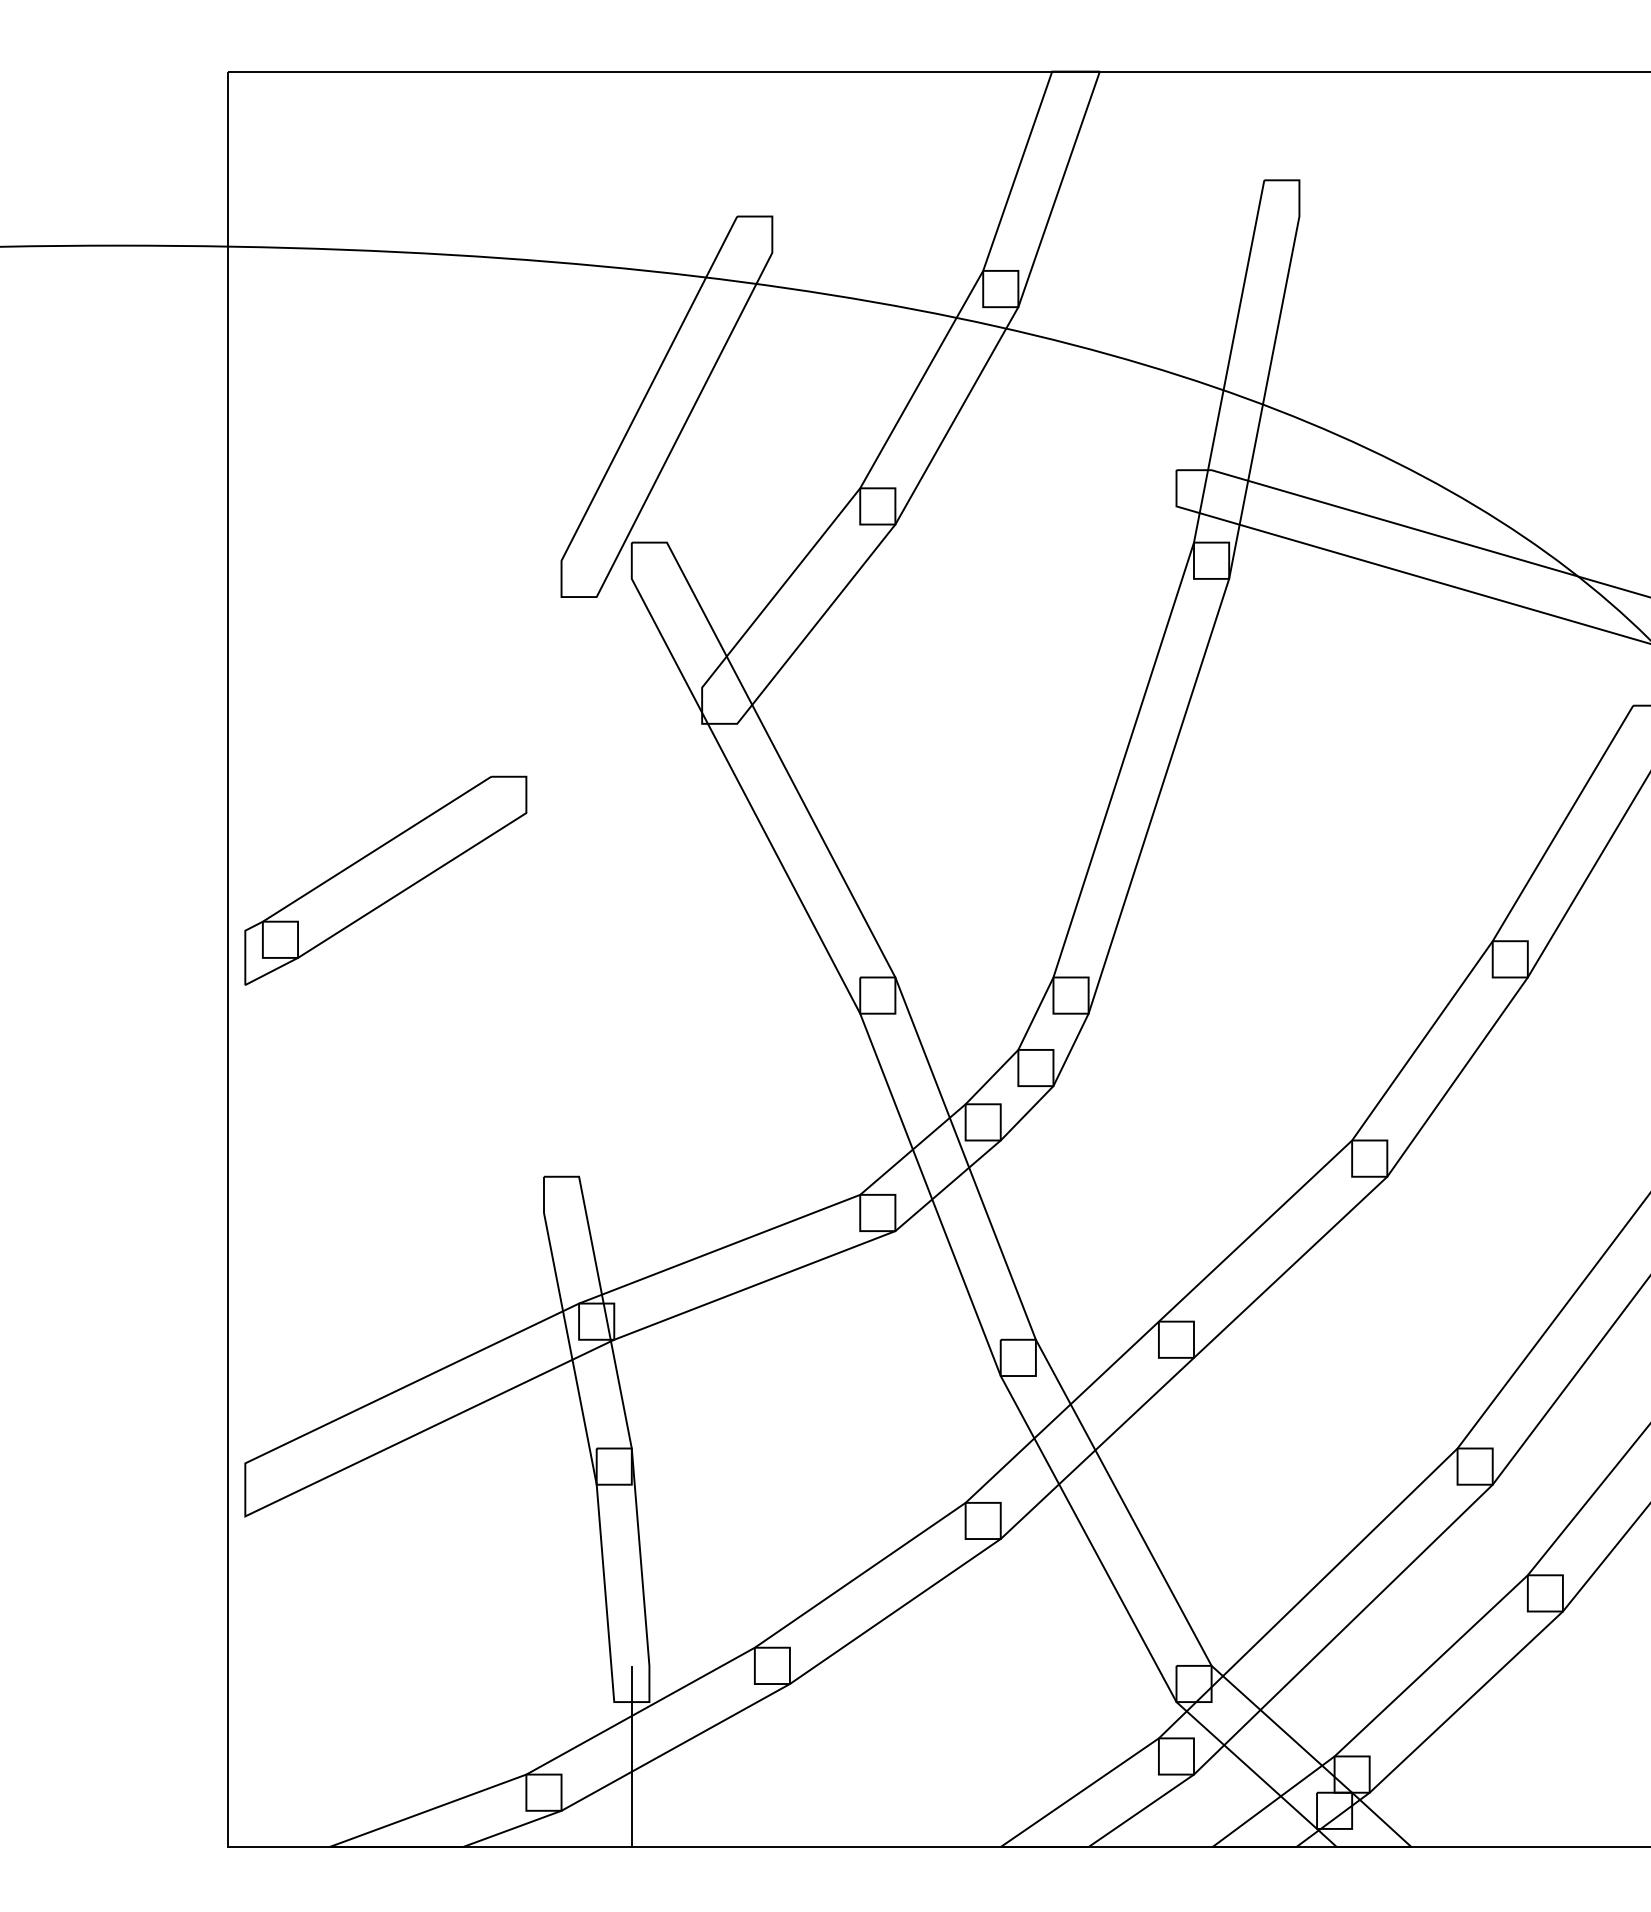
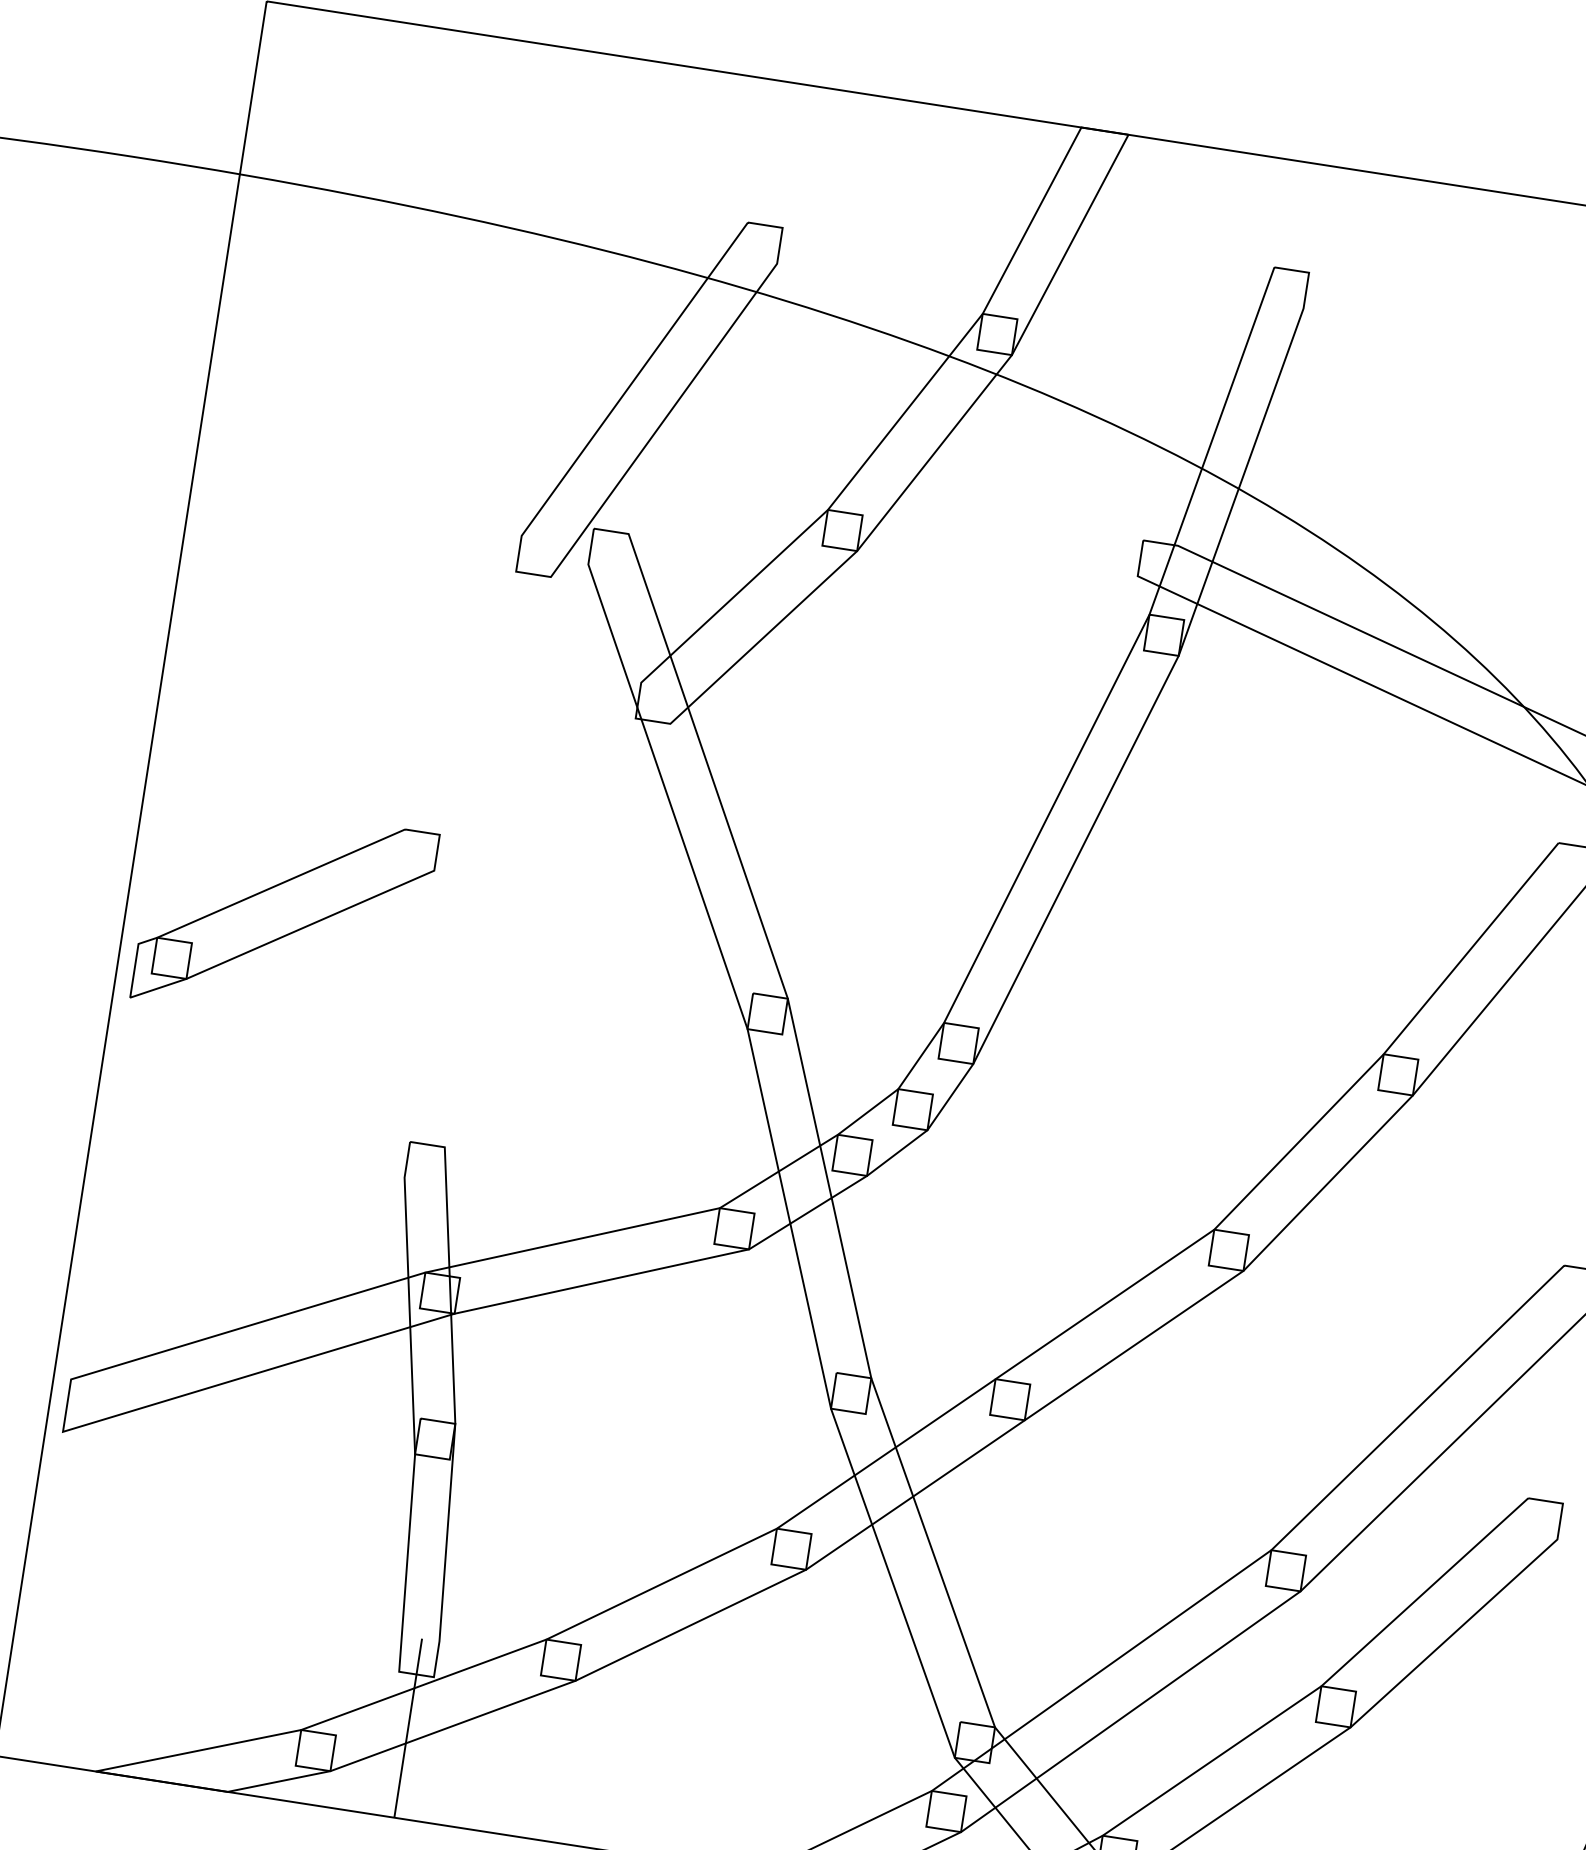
part: (385, 880) -> (284, 915), moved

